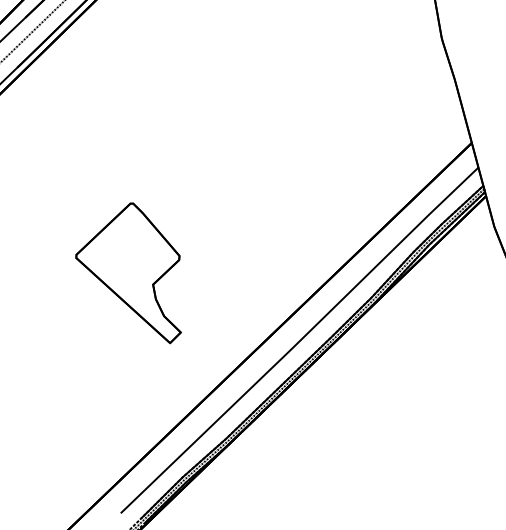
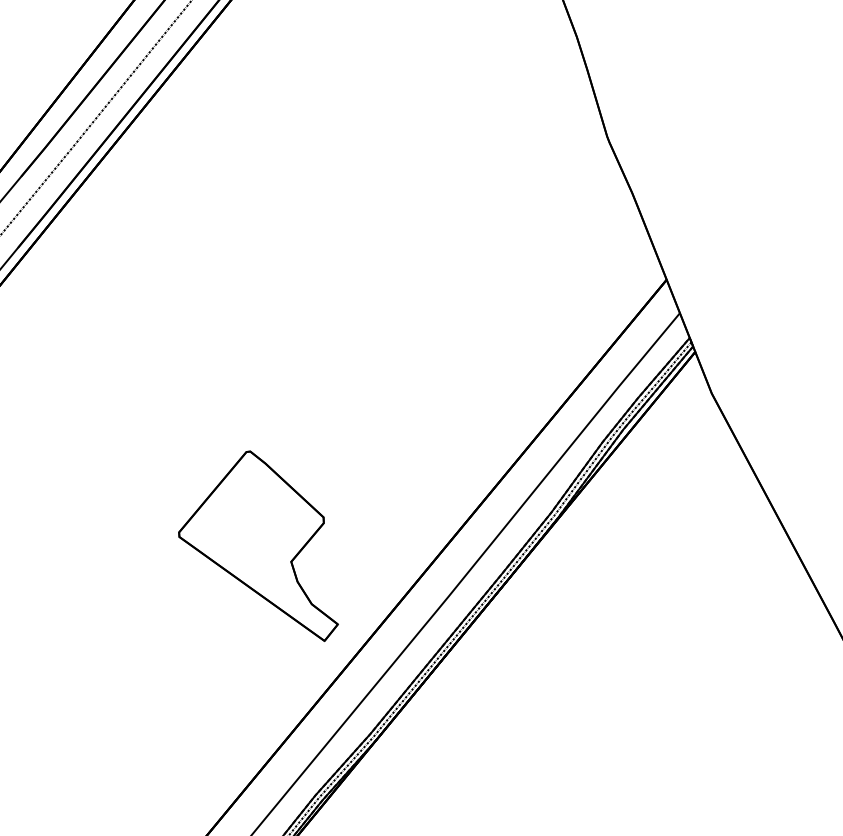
part: (131, 270) -> (258, 545), moved

